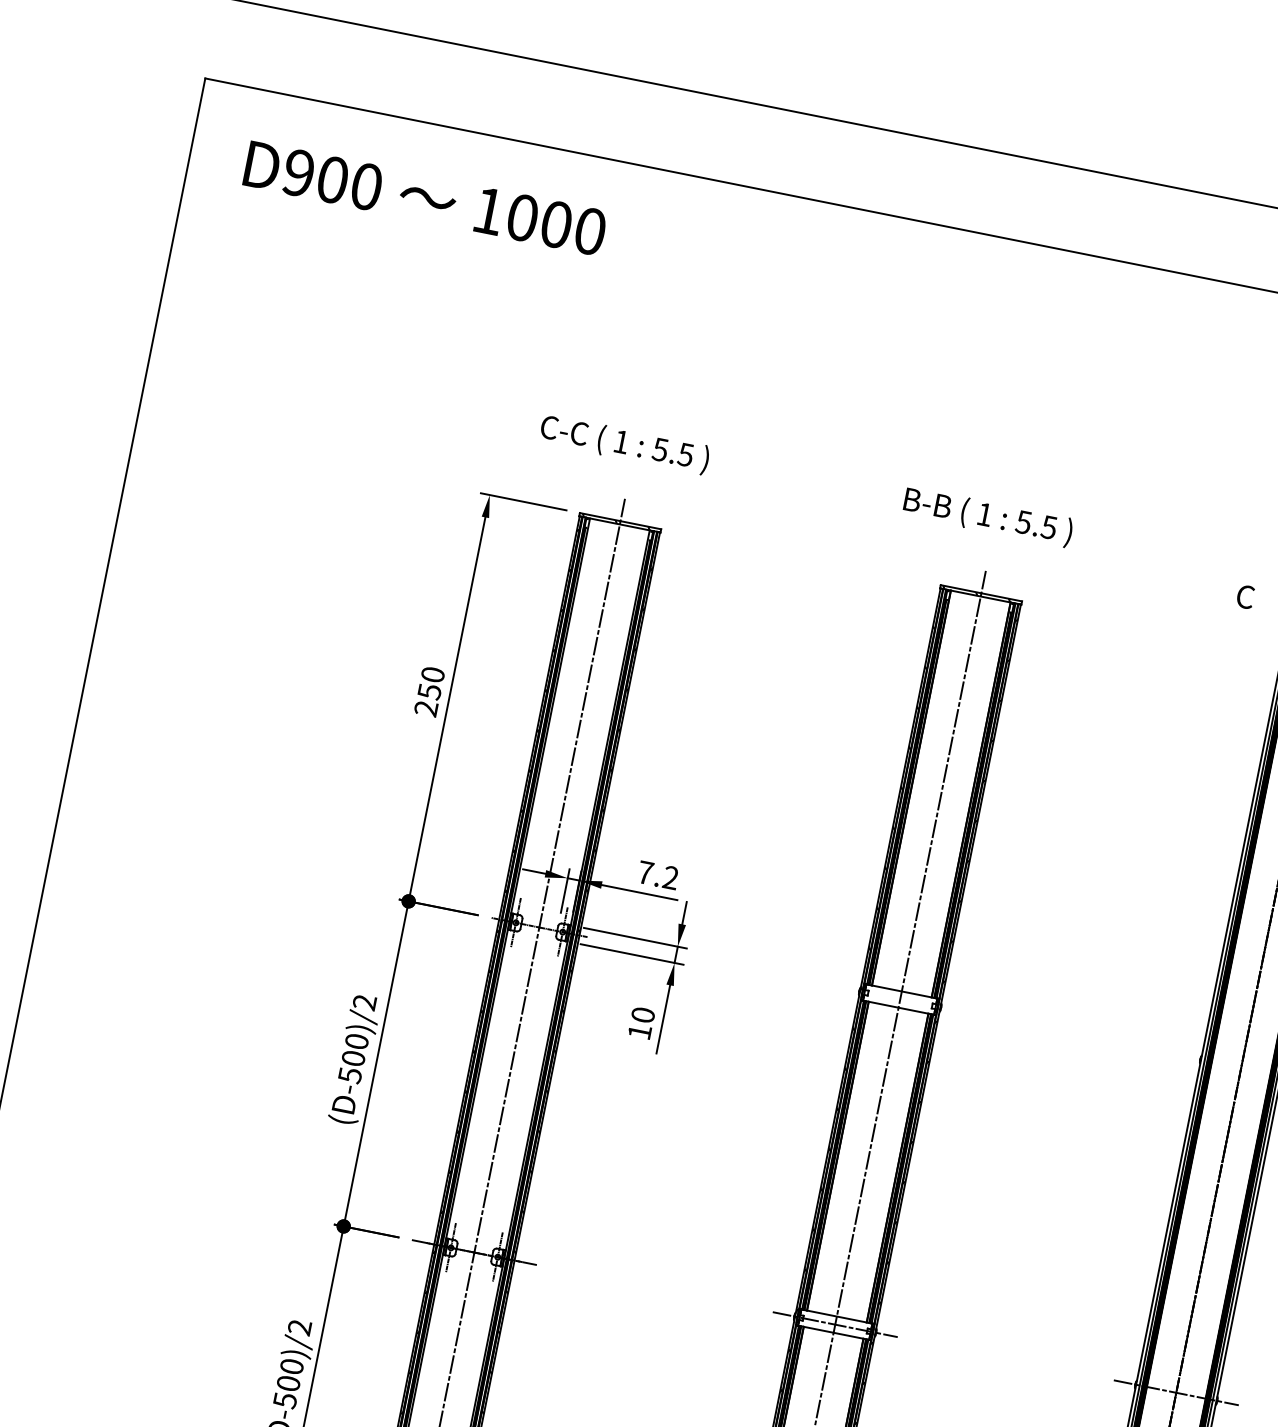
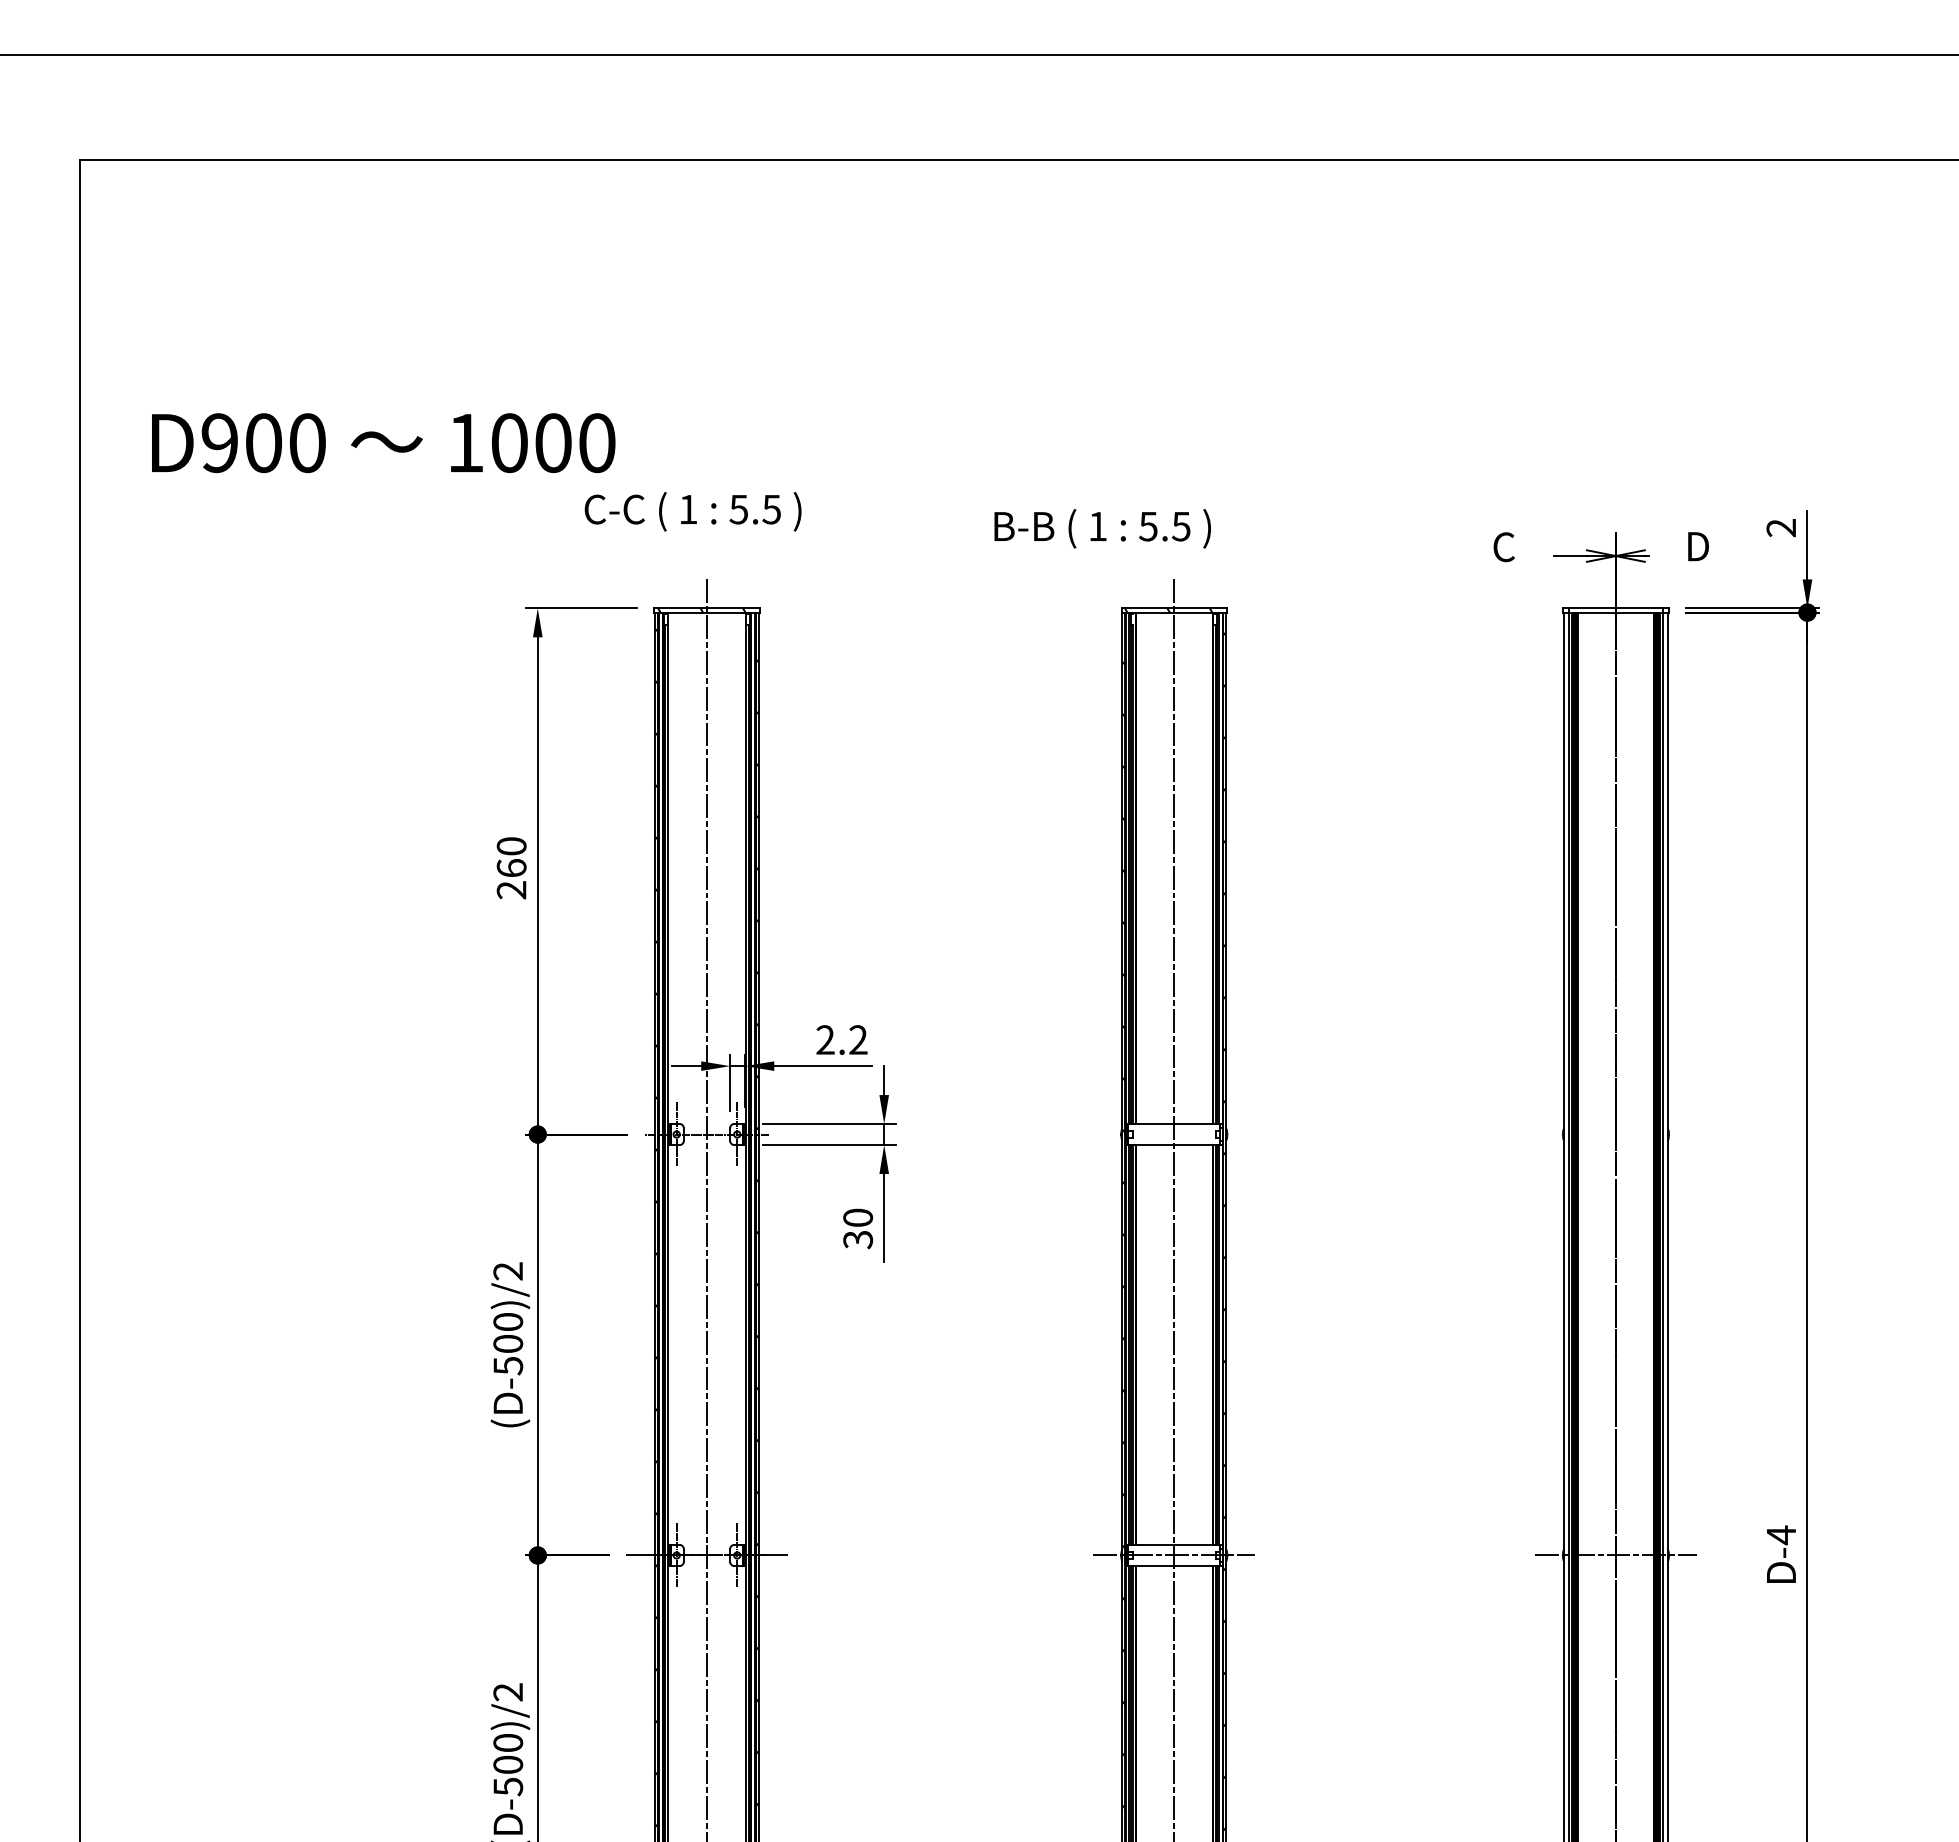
text: (425, 198) -> (383, 443), moved
text: (988, 516) -> (1102, 528), moved
text: (429, 691) -> (511, 868), 250 -> 260
text: (645, 872) -> (825, 1039), 7.2 -> 2.2
text: (640, 1032) -> (858, 1240), 10 -> 30

